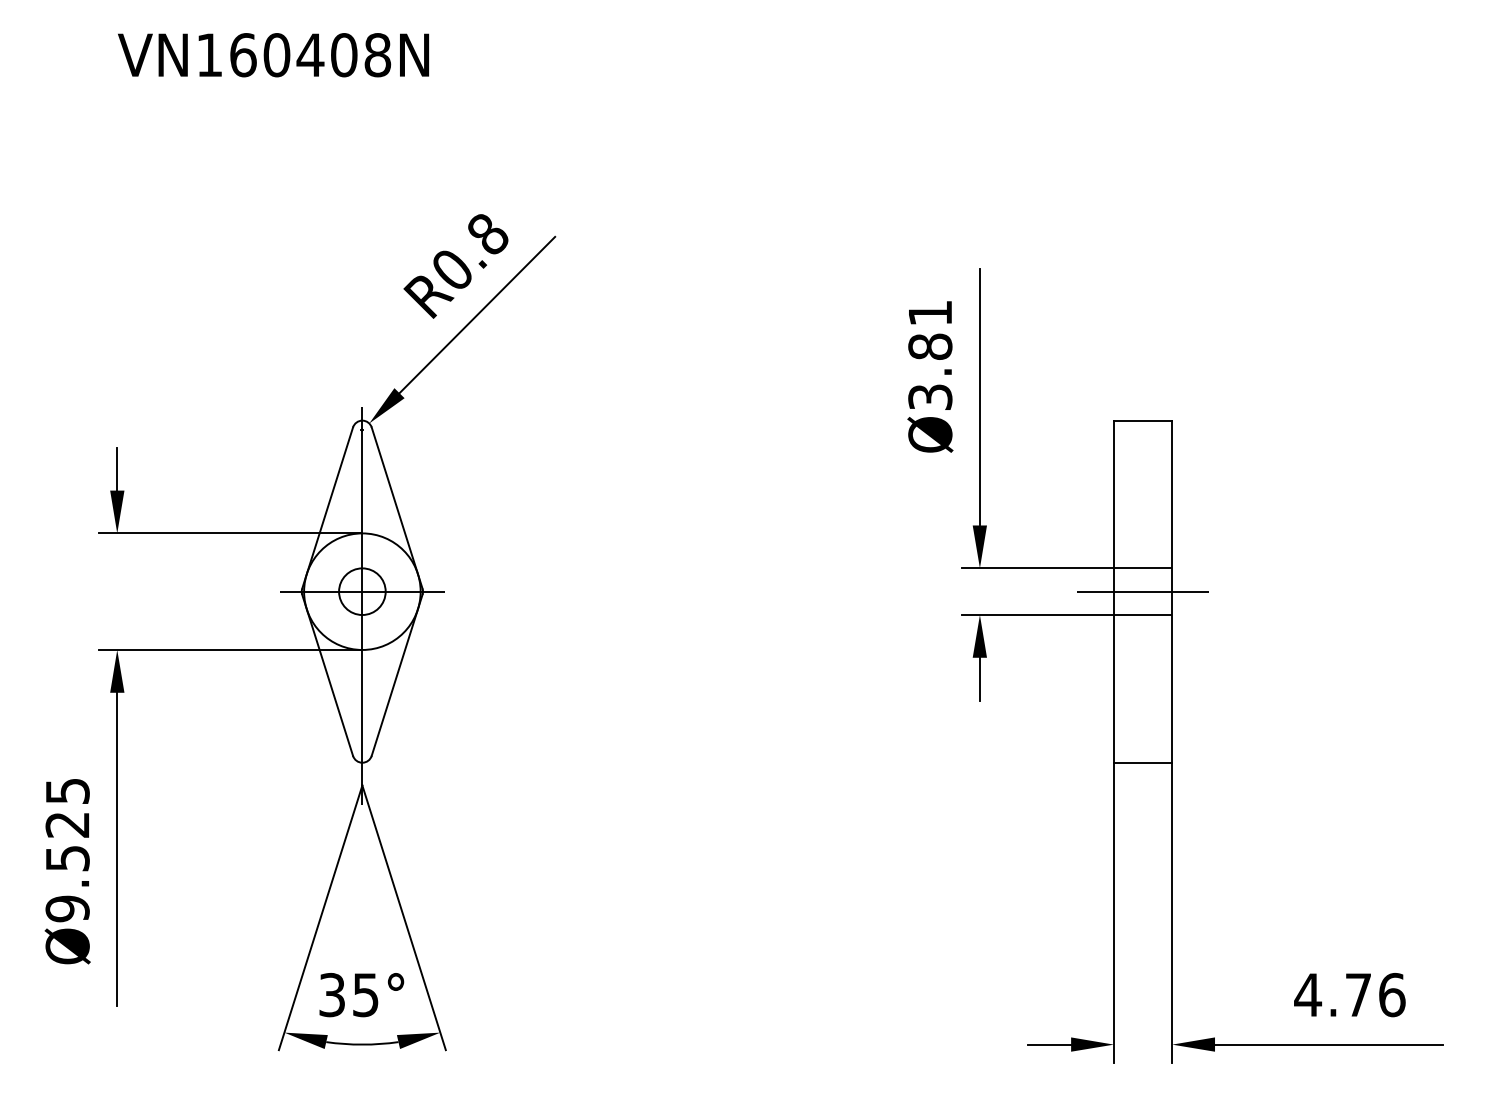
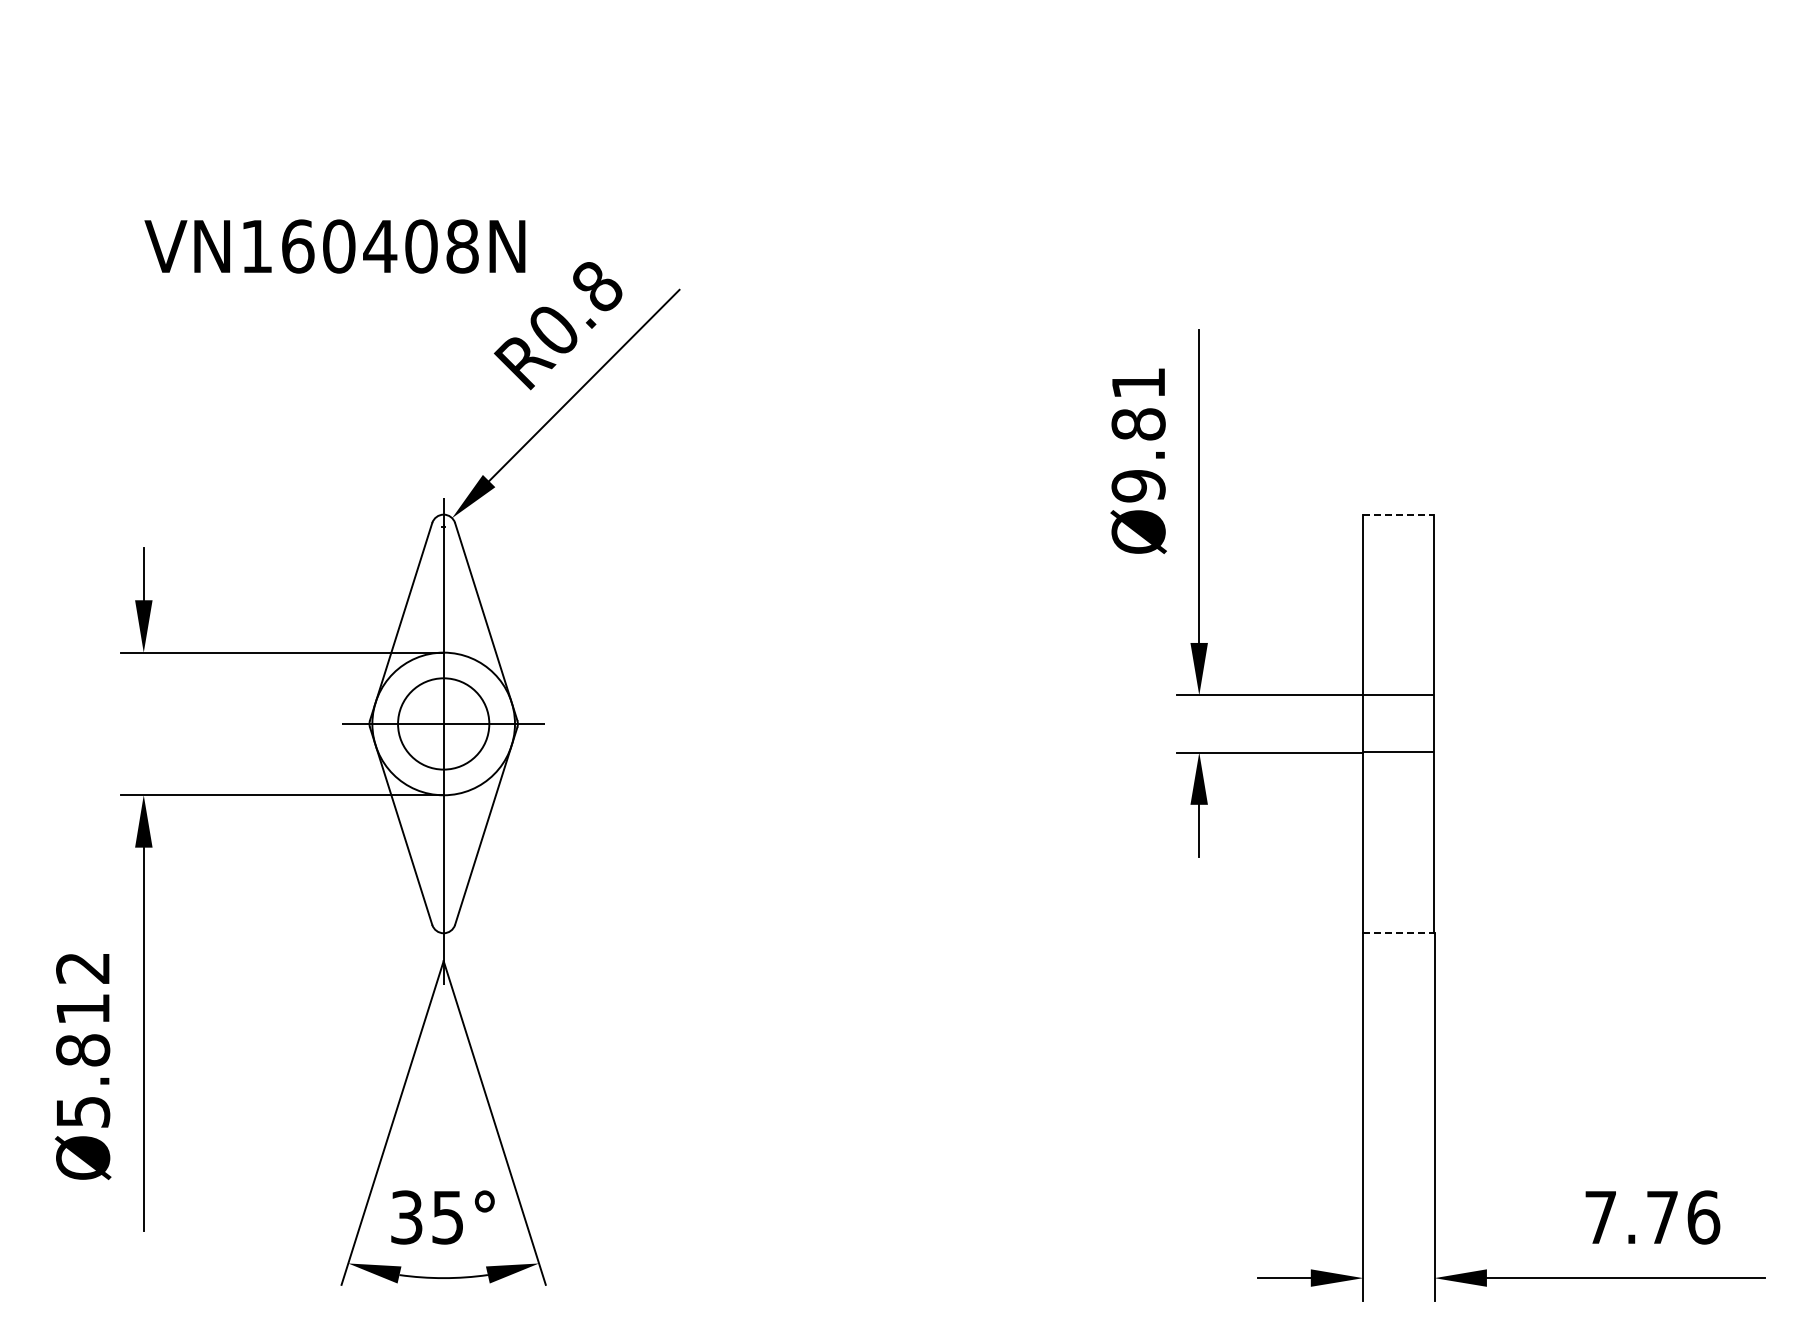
text: (273, 55) -> (334, 246), moved
text: (930, 397) -> (1138, 486), Ø3.81 -> Ø9.81
line: (1142, 420) -> (1398, 514), solid -> dashed
circle: (362, 591) -> (443, 723), size x1.6
line: (1142, 591) -> (1398, 723), removed
line: (1142, 762) -> (1398, 933), solid -> dashed
text: (68, 850) -> (83, 1040), Ø9.525 -> Ø5.812
text: (1307, 995) -> (1600, 1217), 4.76 -> 7.76

